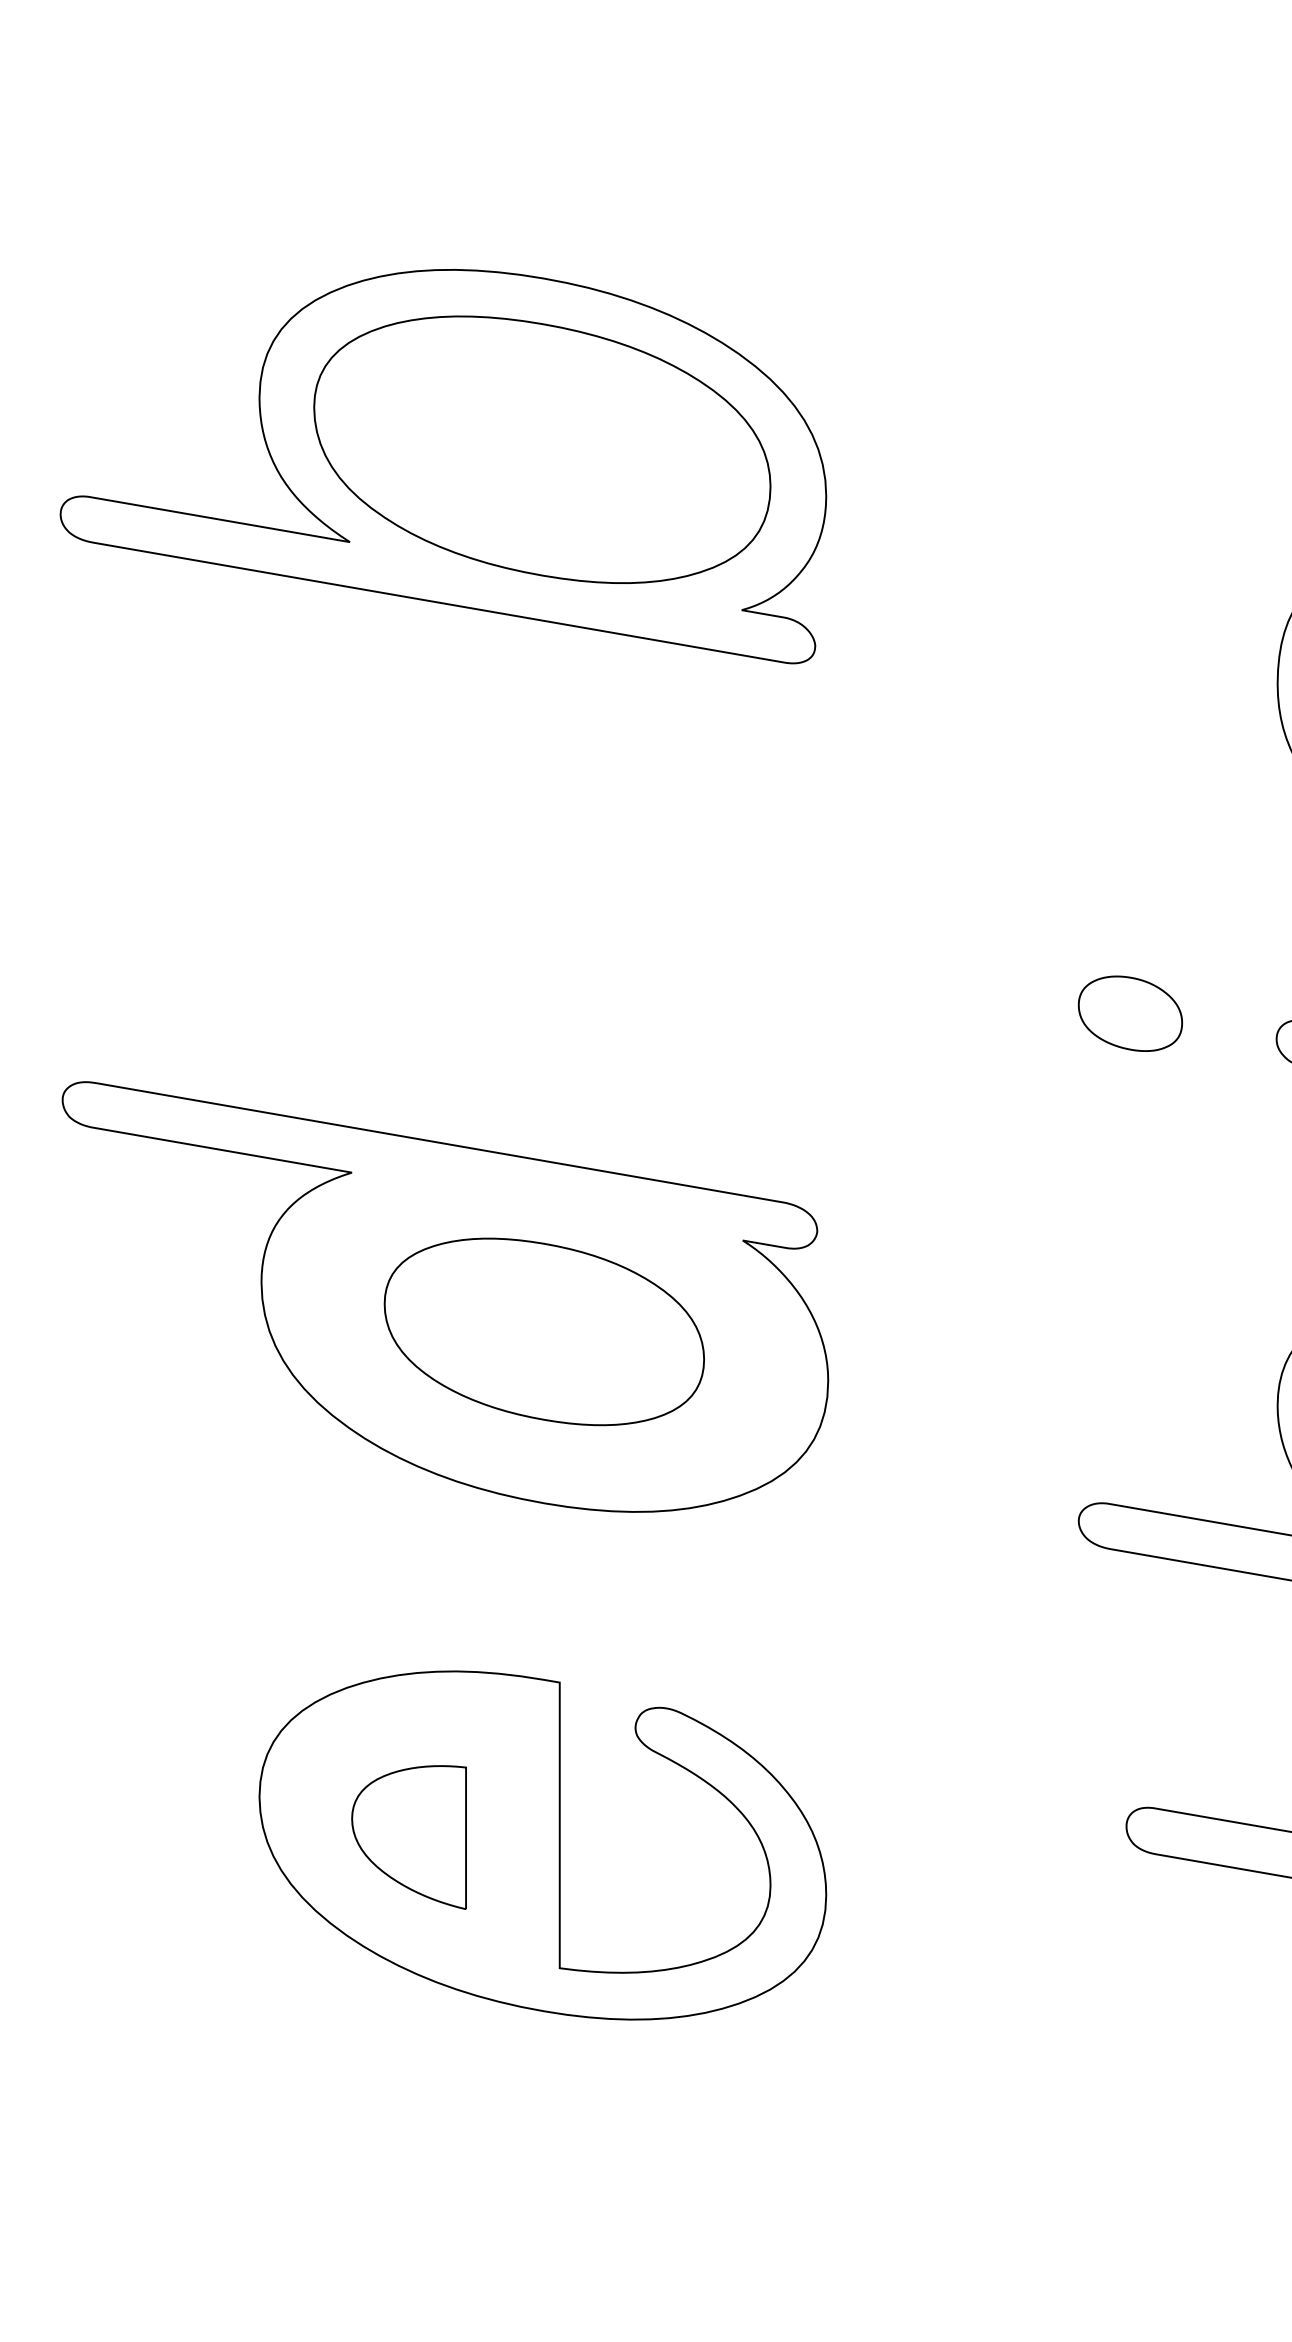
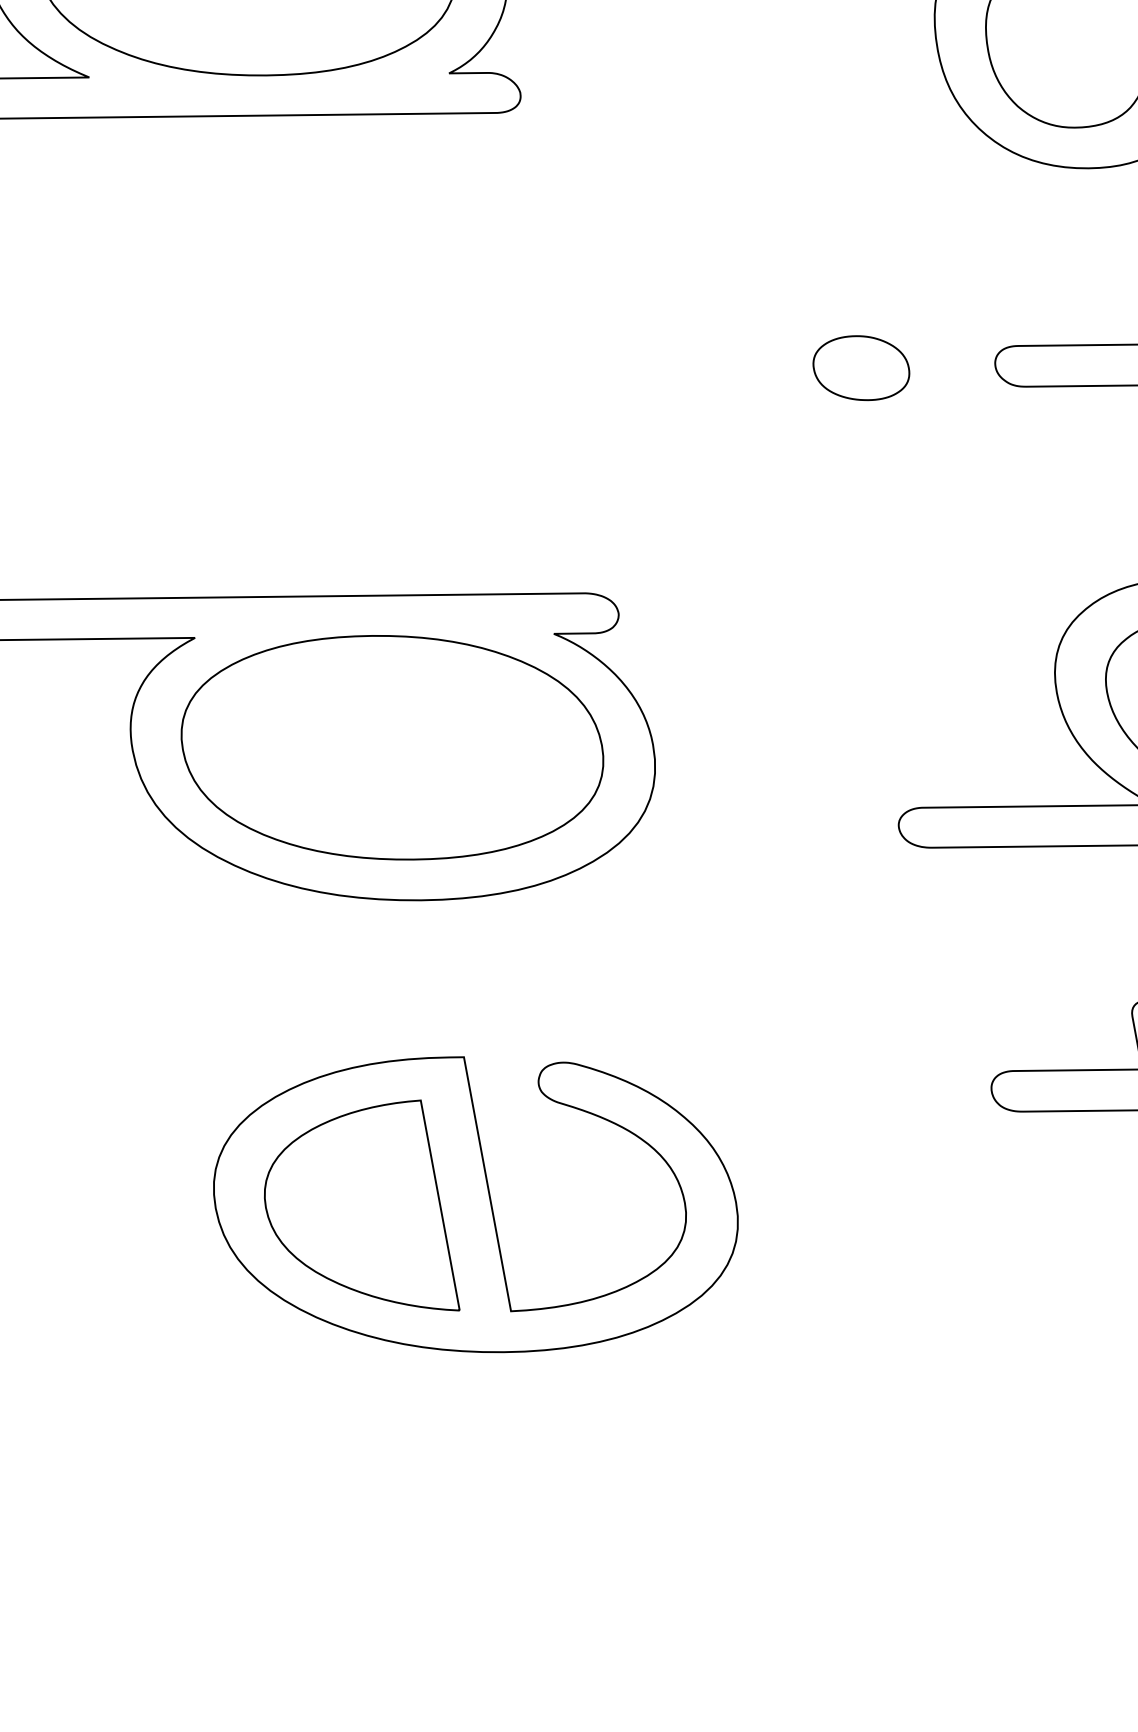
part: (544, 1331) -> (392, 747), size x1.43
part: (408, 1837) -> (354, 1219), size x1.67

